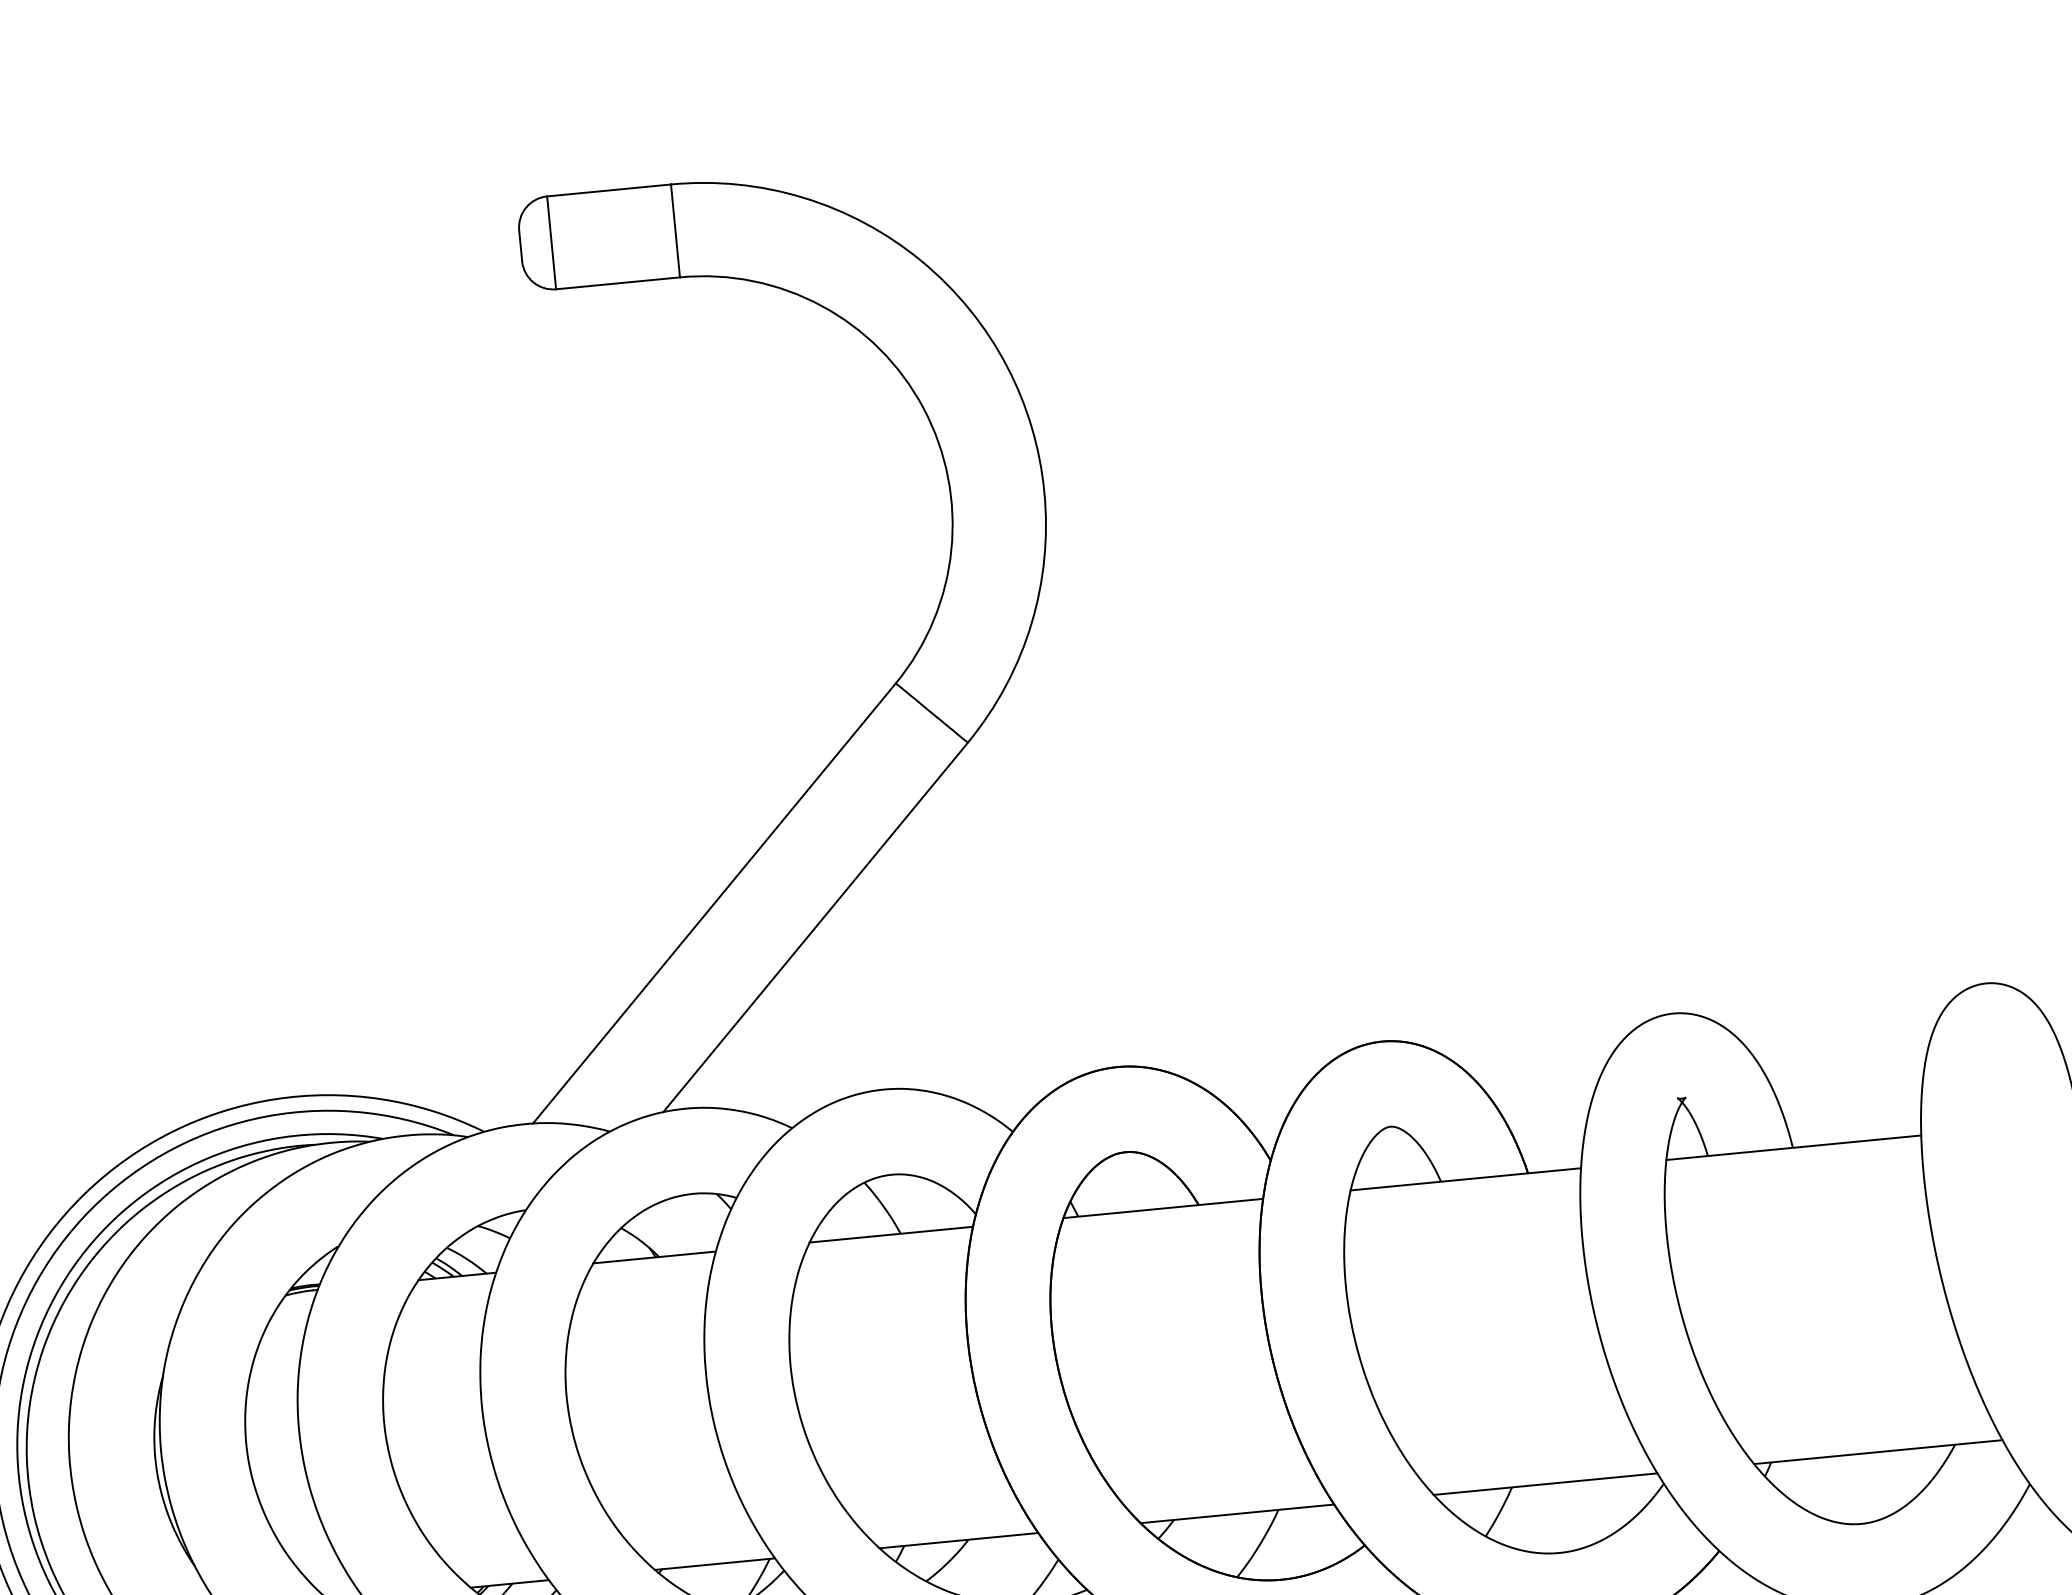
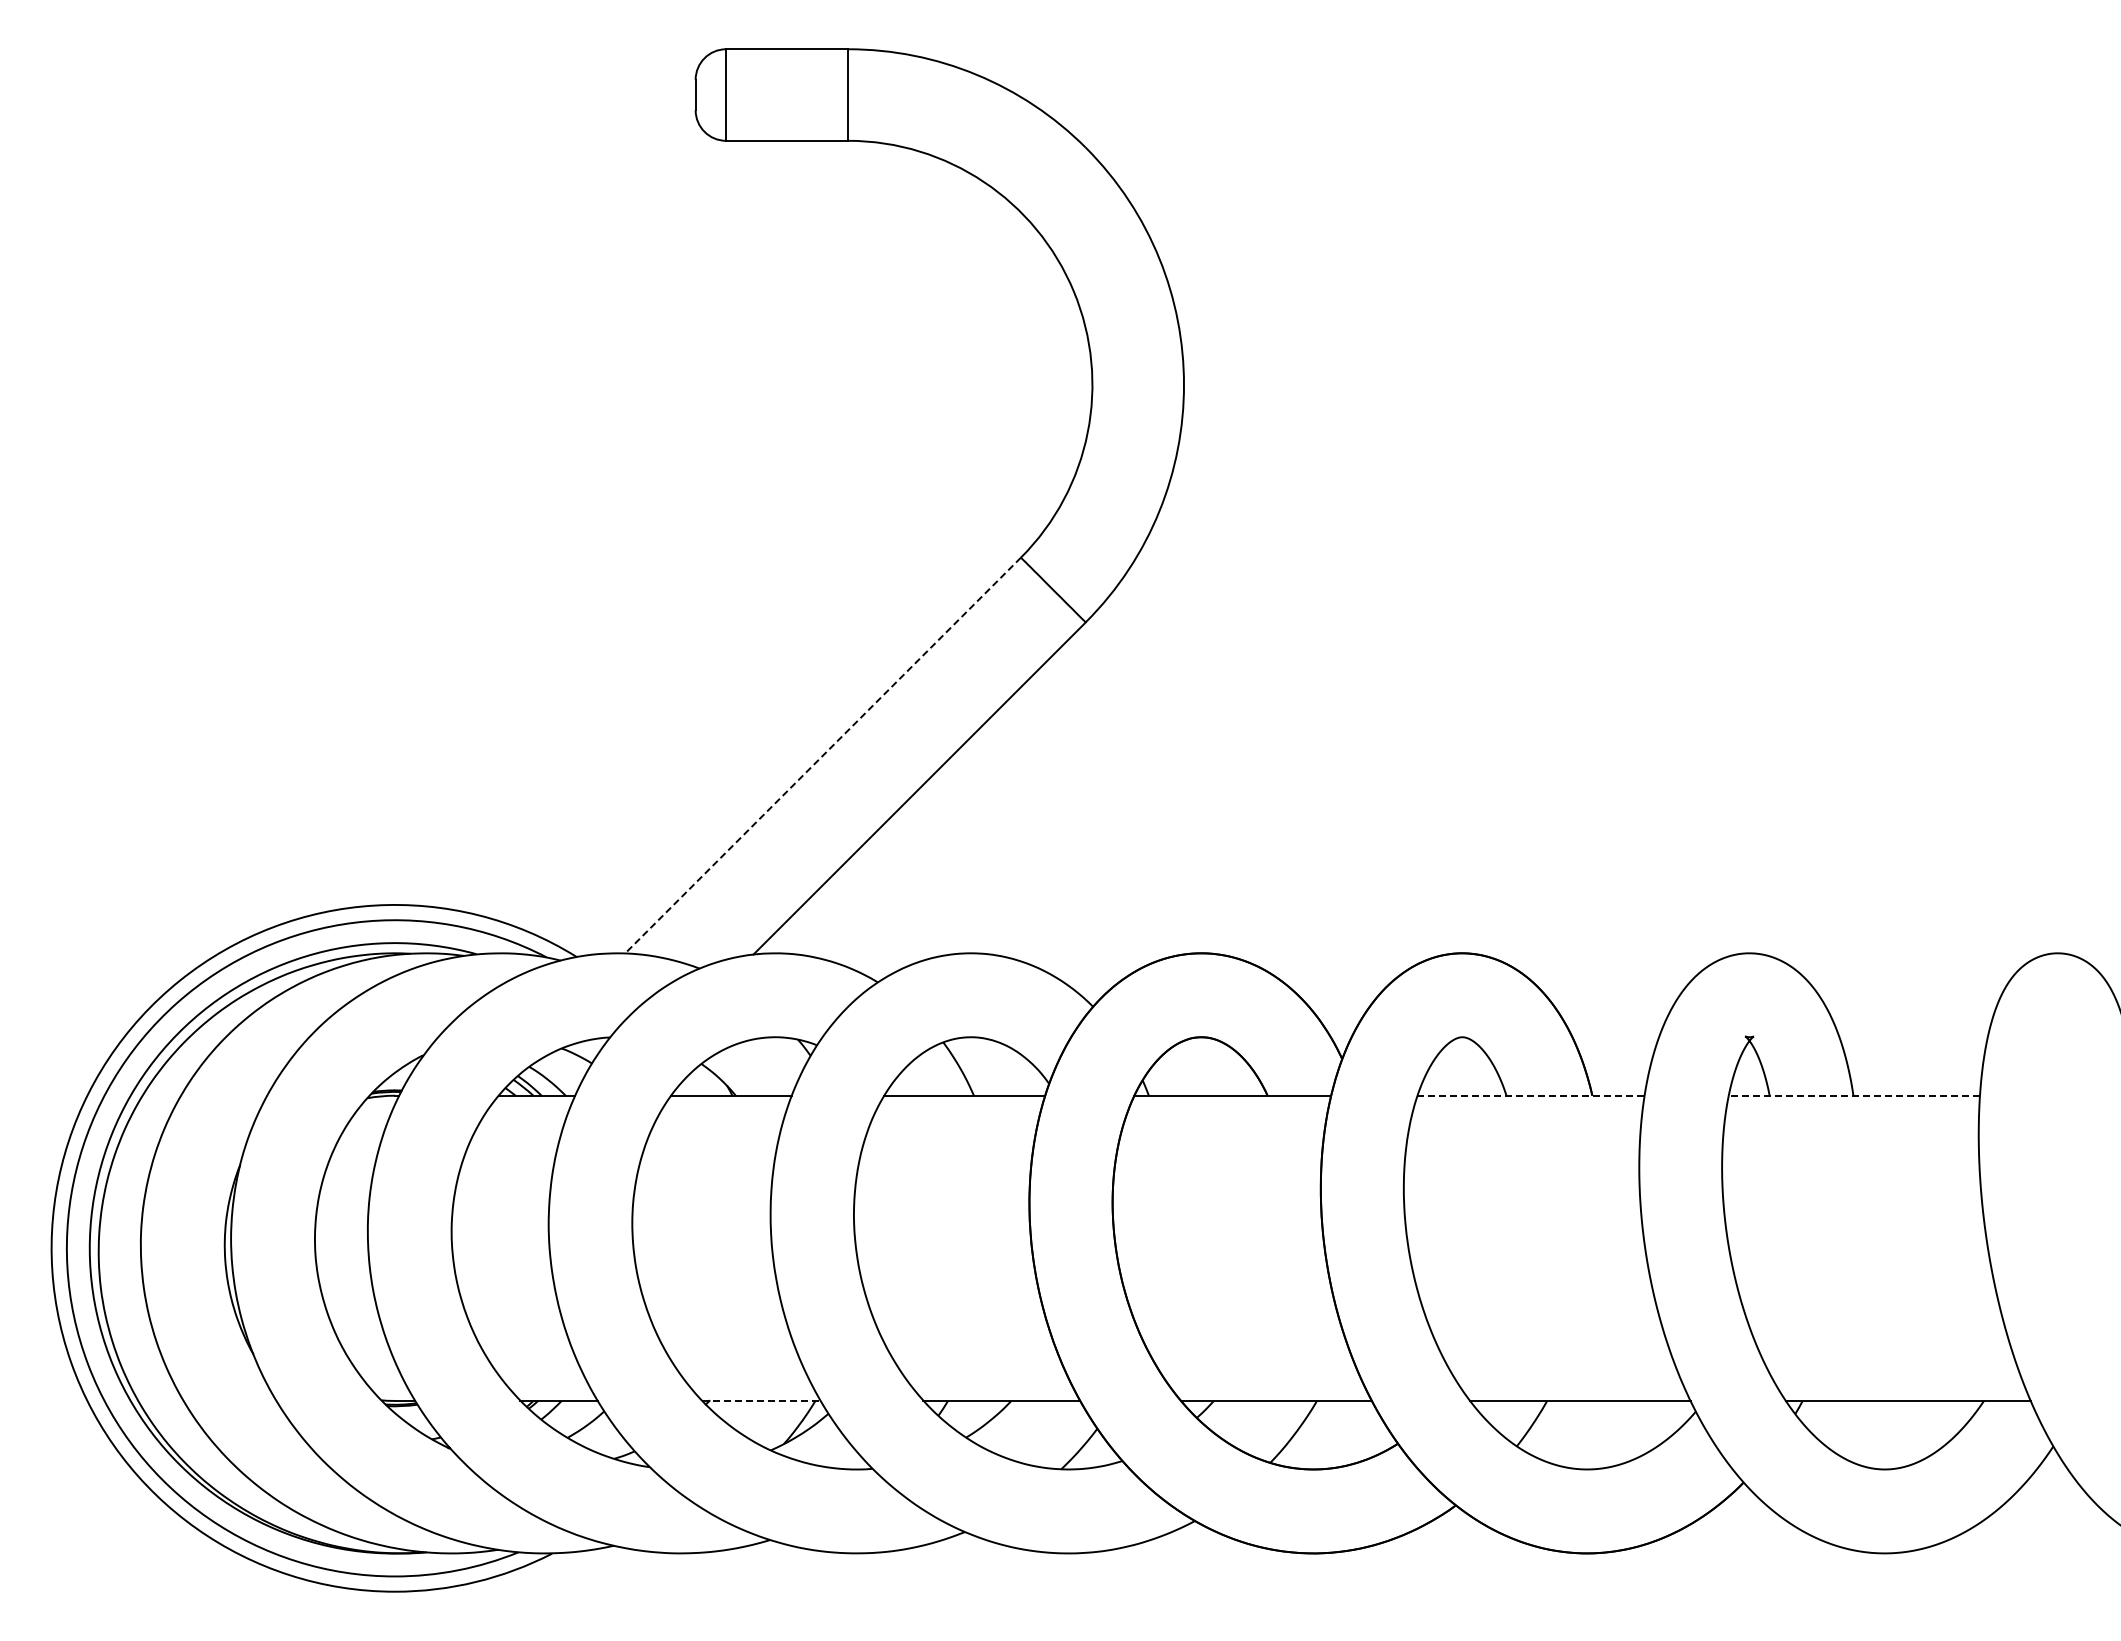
line: (714, 903) -> (823, 755), solid -> dashed
line: (1793, 1147) -> (1854, 1095), solid -> dashed
line: (1465, 1179) -> (1530, 1095), solid -> dashed
line: (714, 1563) -> (761, 1400), solid -> dashed

